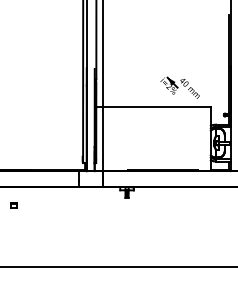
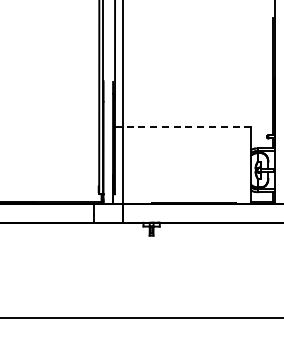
part: (179, 87) -> (214, 104), removed
line: (153, 107) -> (183, 127), solid -> dashed
part: (13, 205) -> (16, 244), removed

